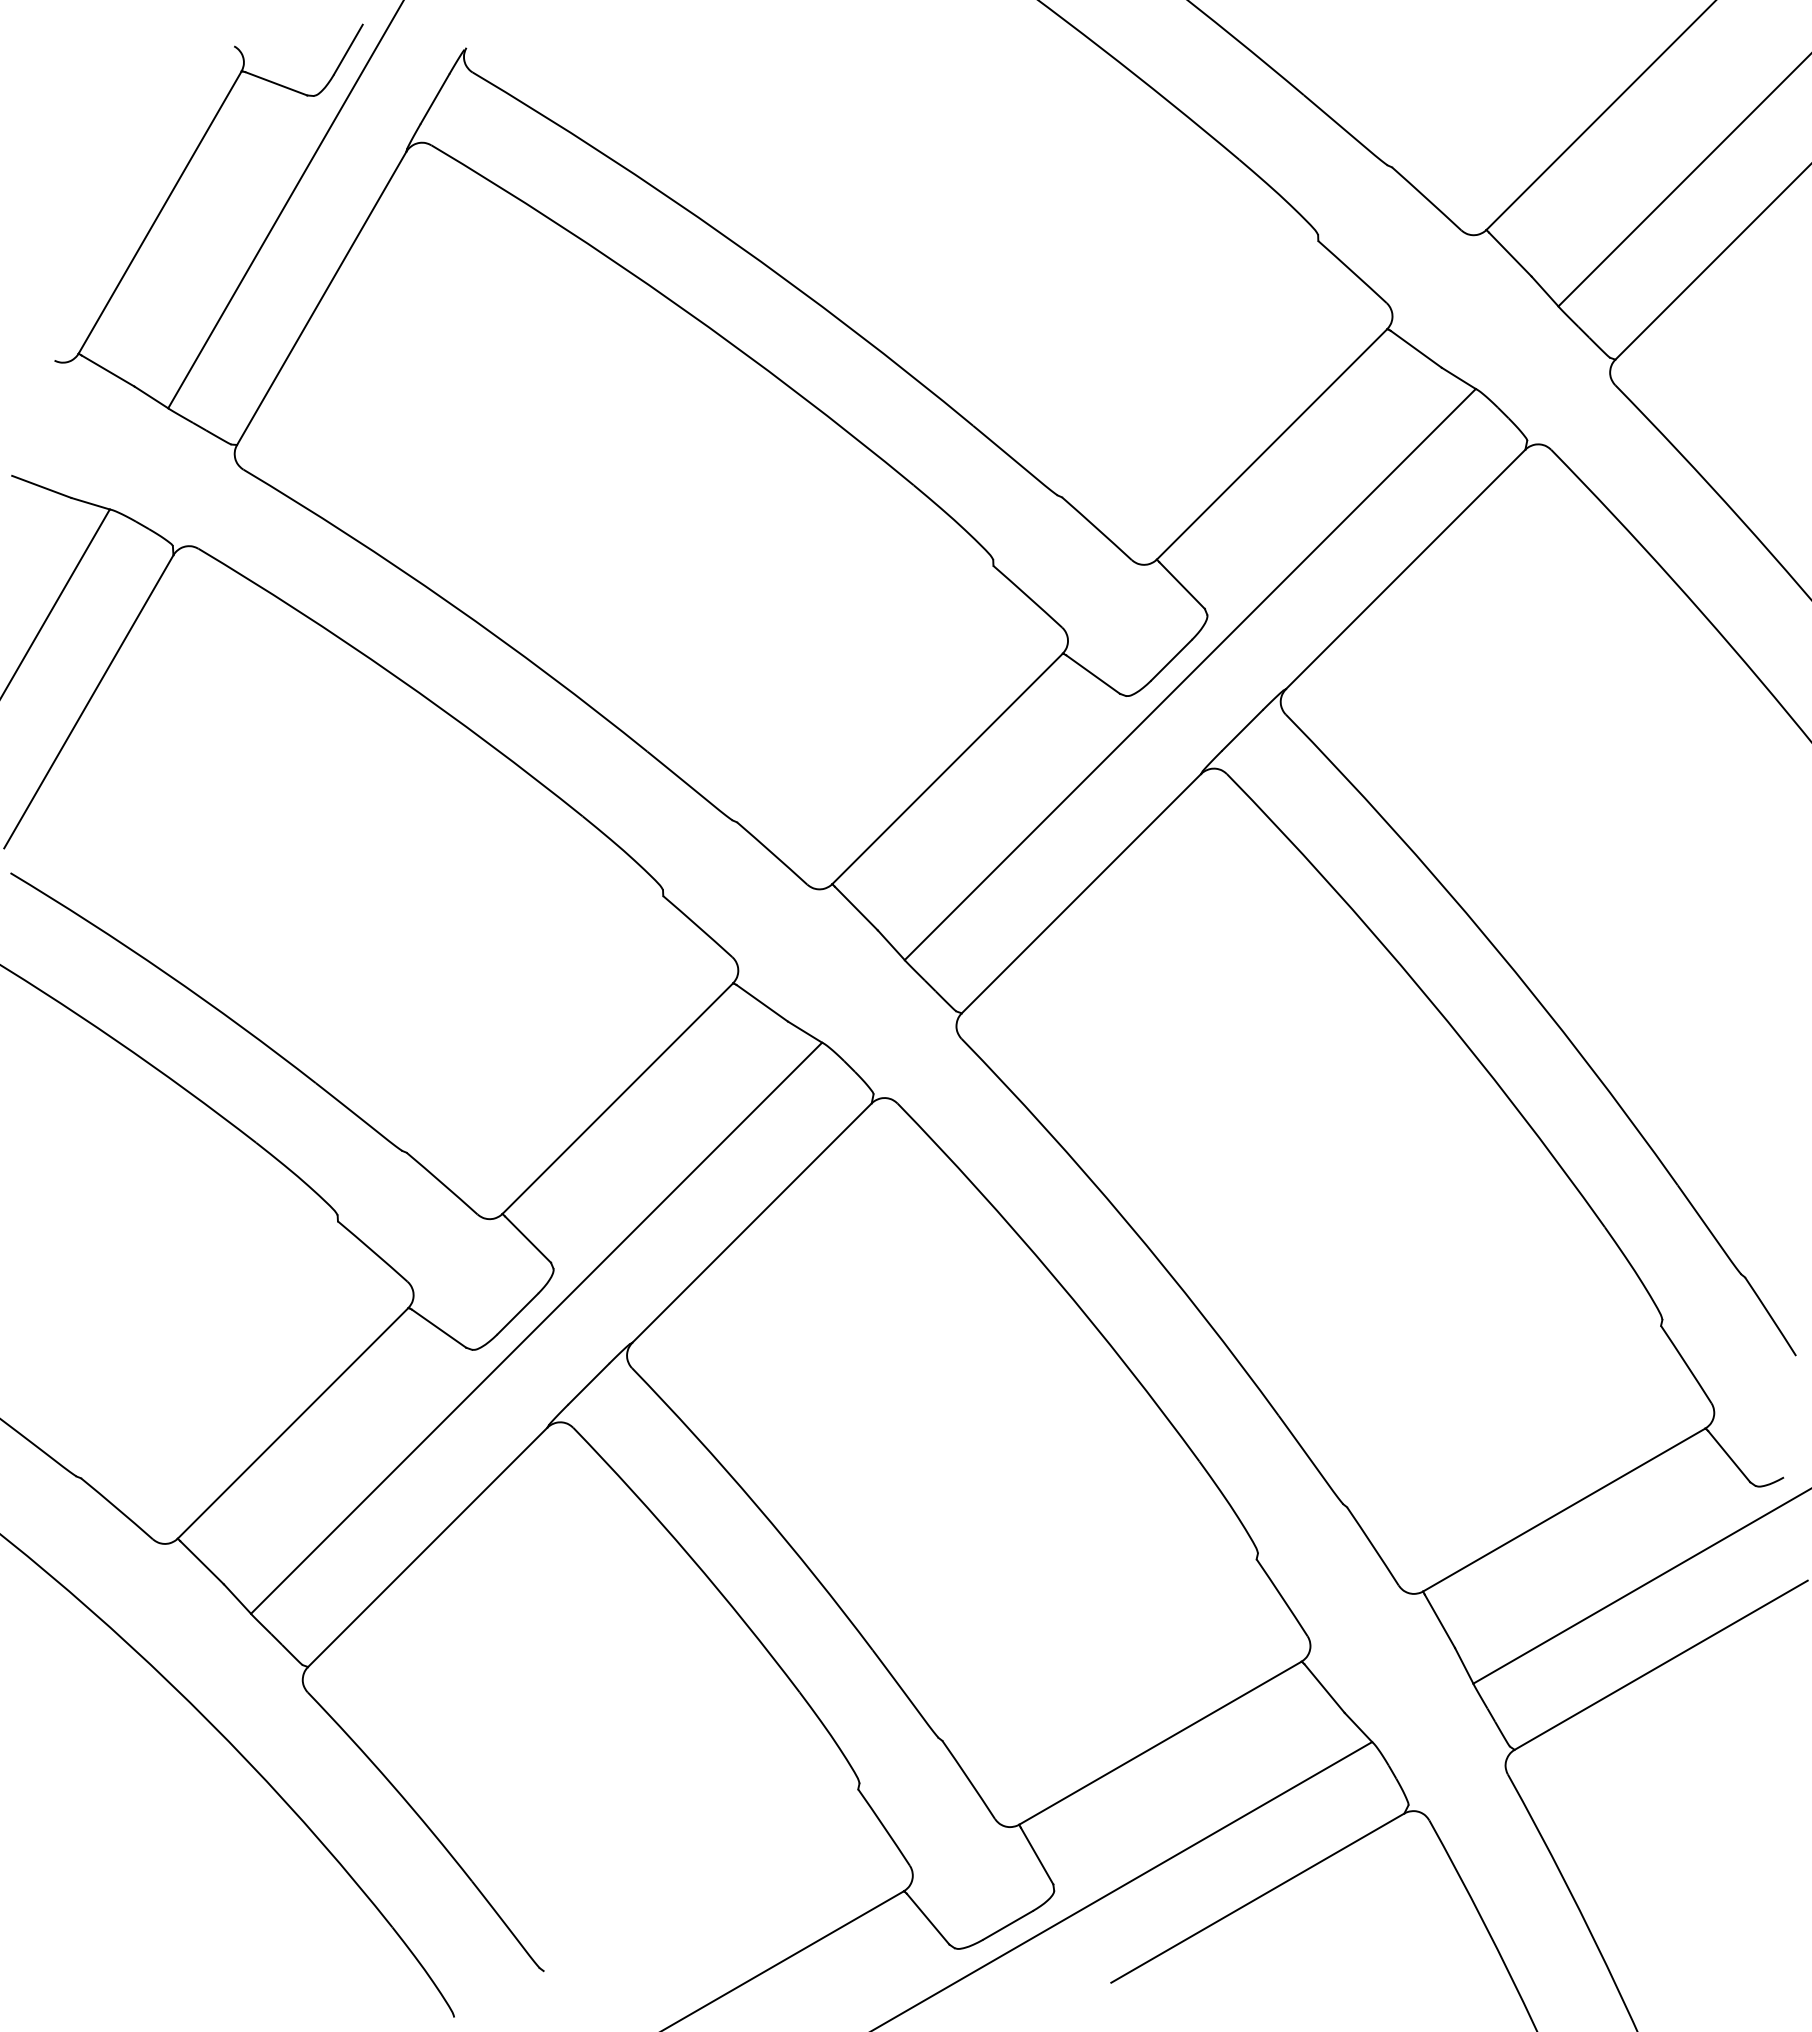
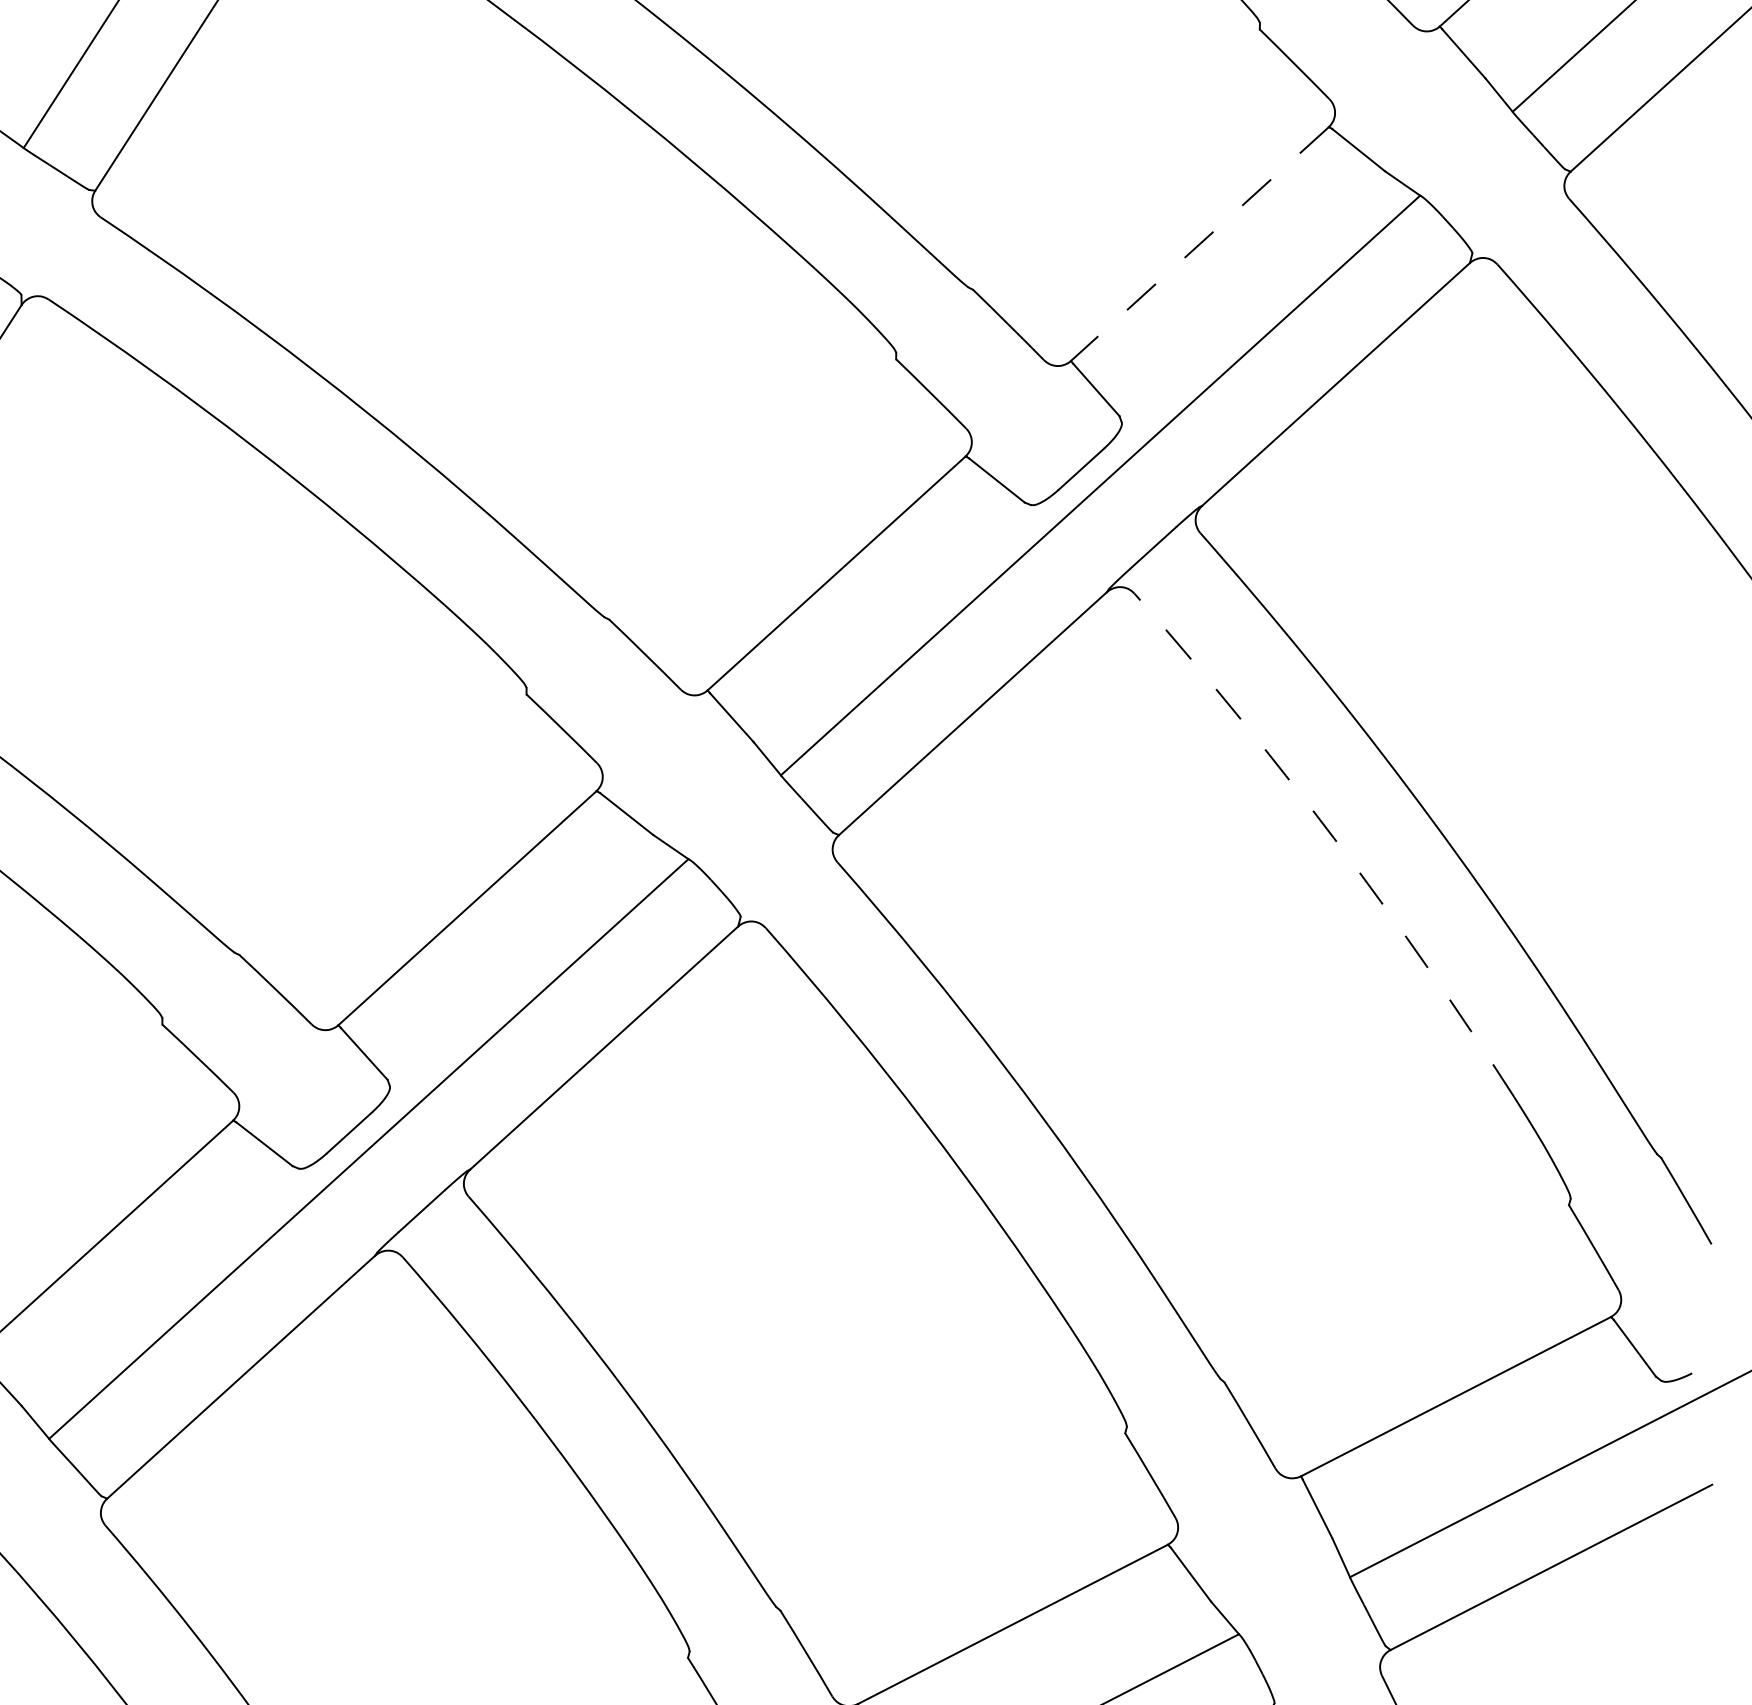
line: (1272, 444) -> (1200, 244), solid -> dashed
arc: (1424, 993) -> (1333, 838), solid -> dashed

